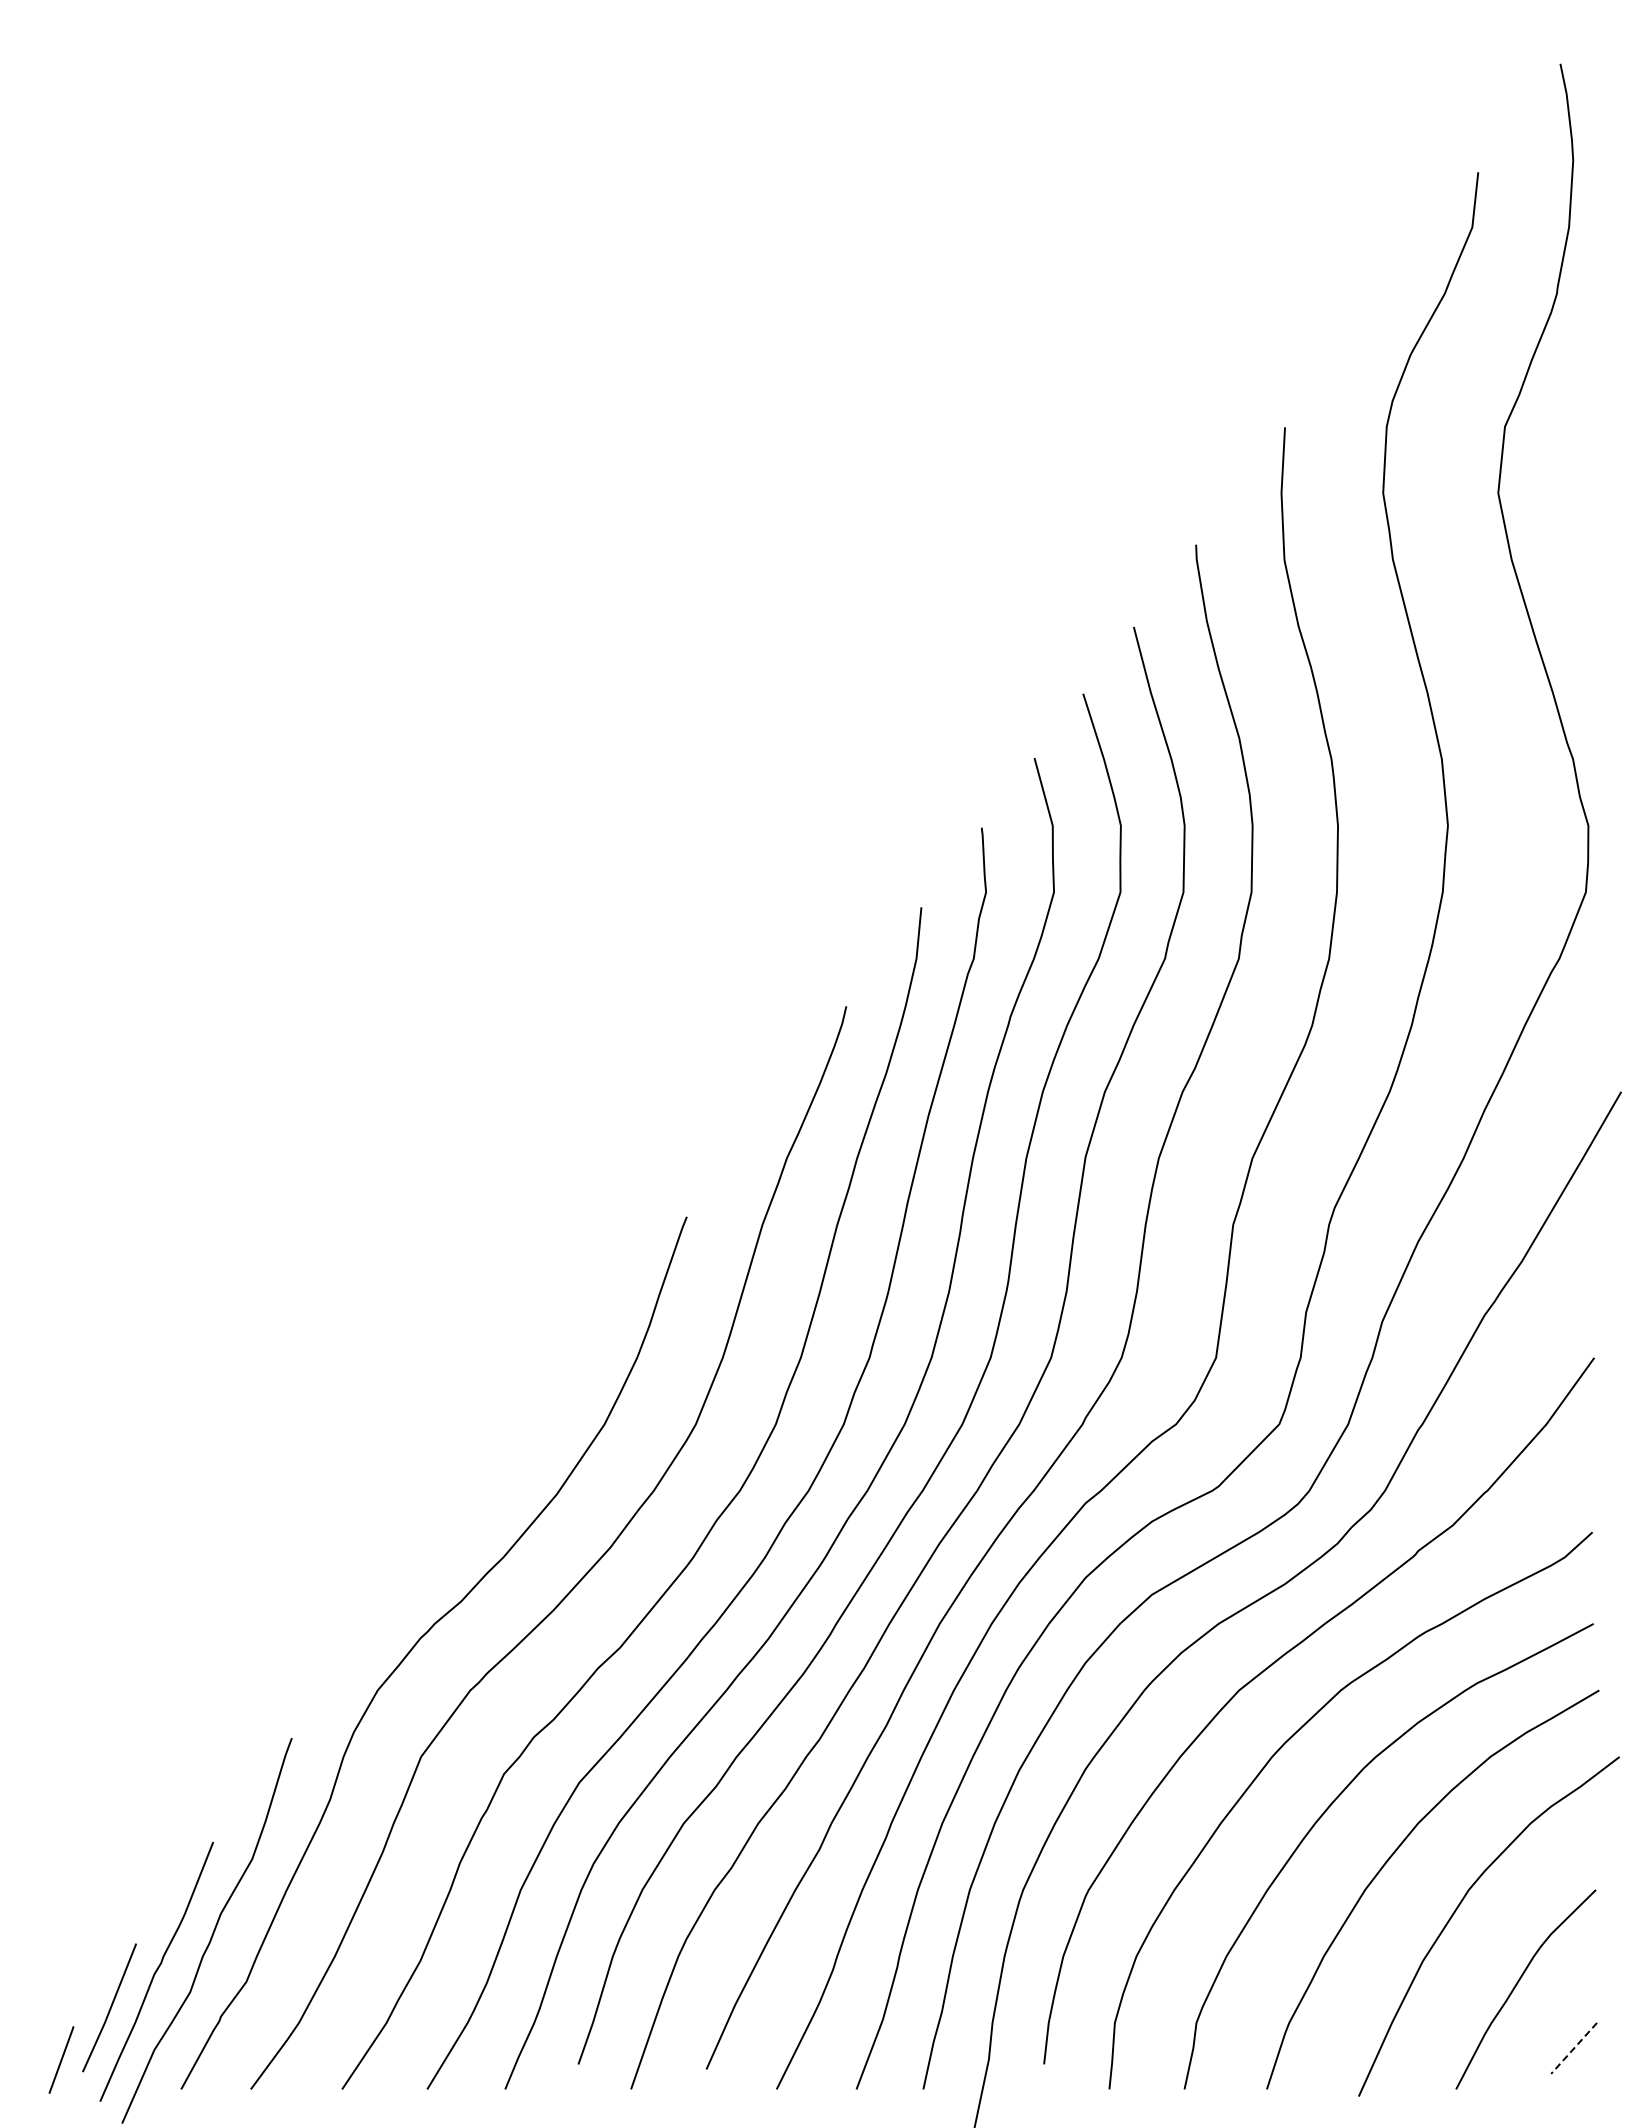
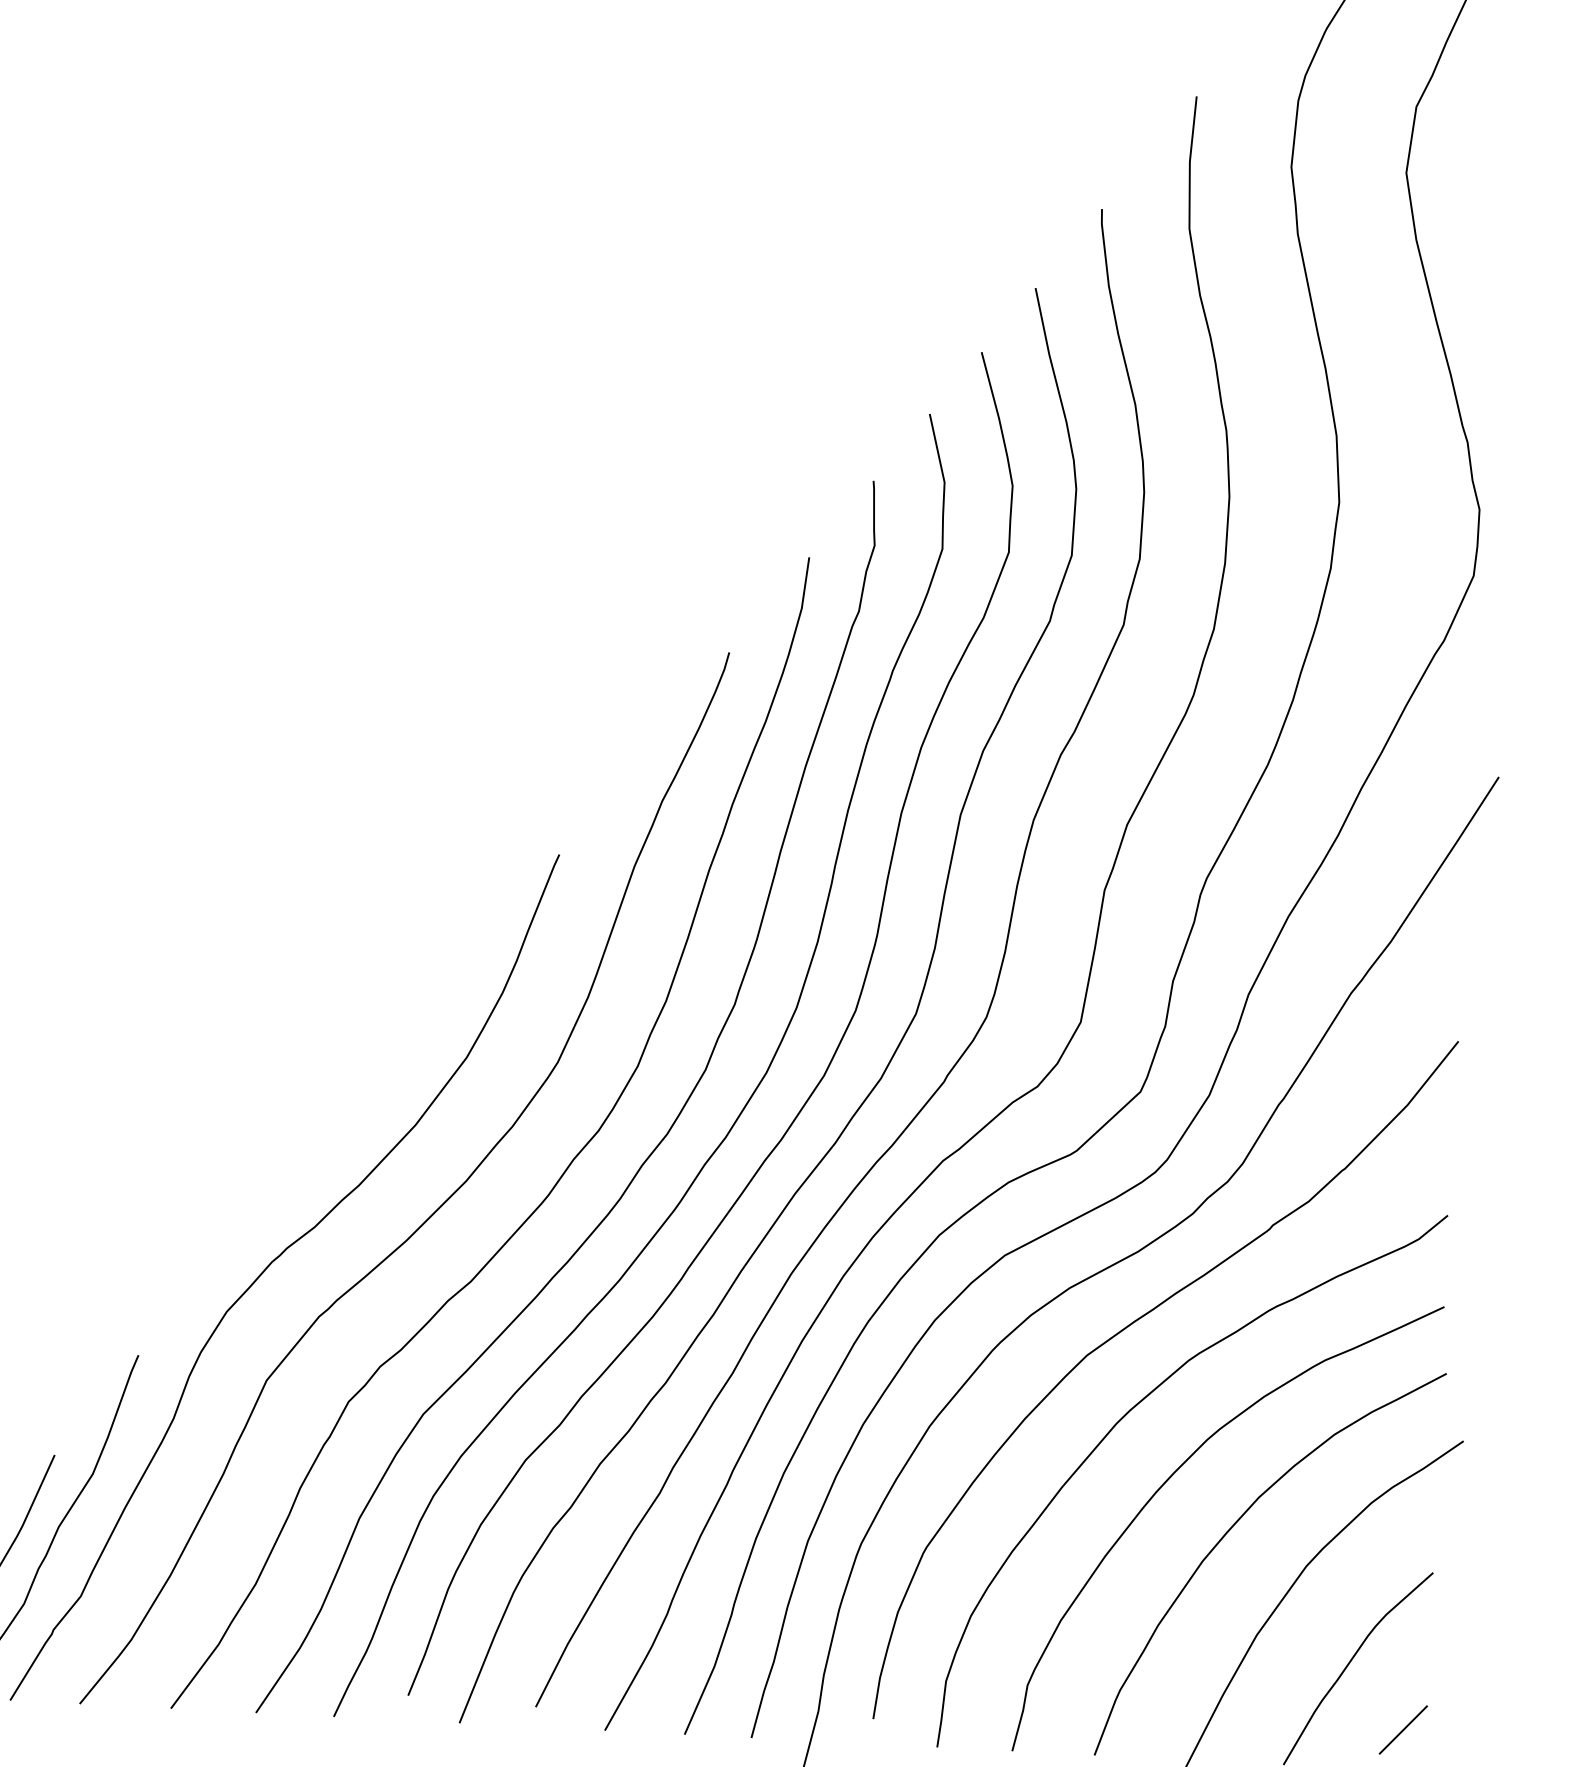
line: (1573, 2048) -> (1402, 1730), dashed -> solid

